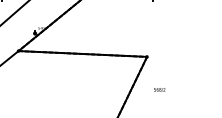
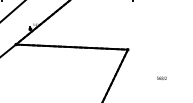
text: (159, 89) -> (161, 78), moved

